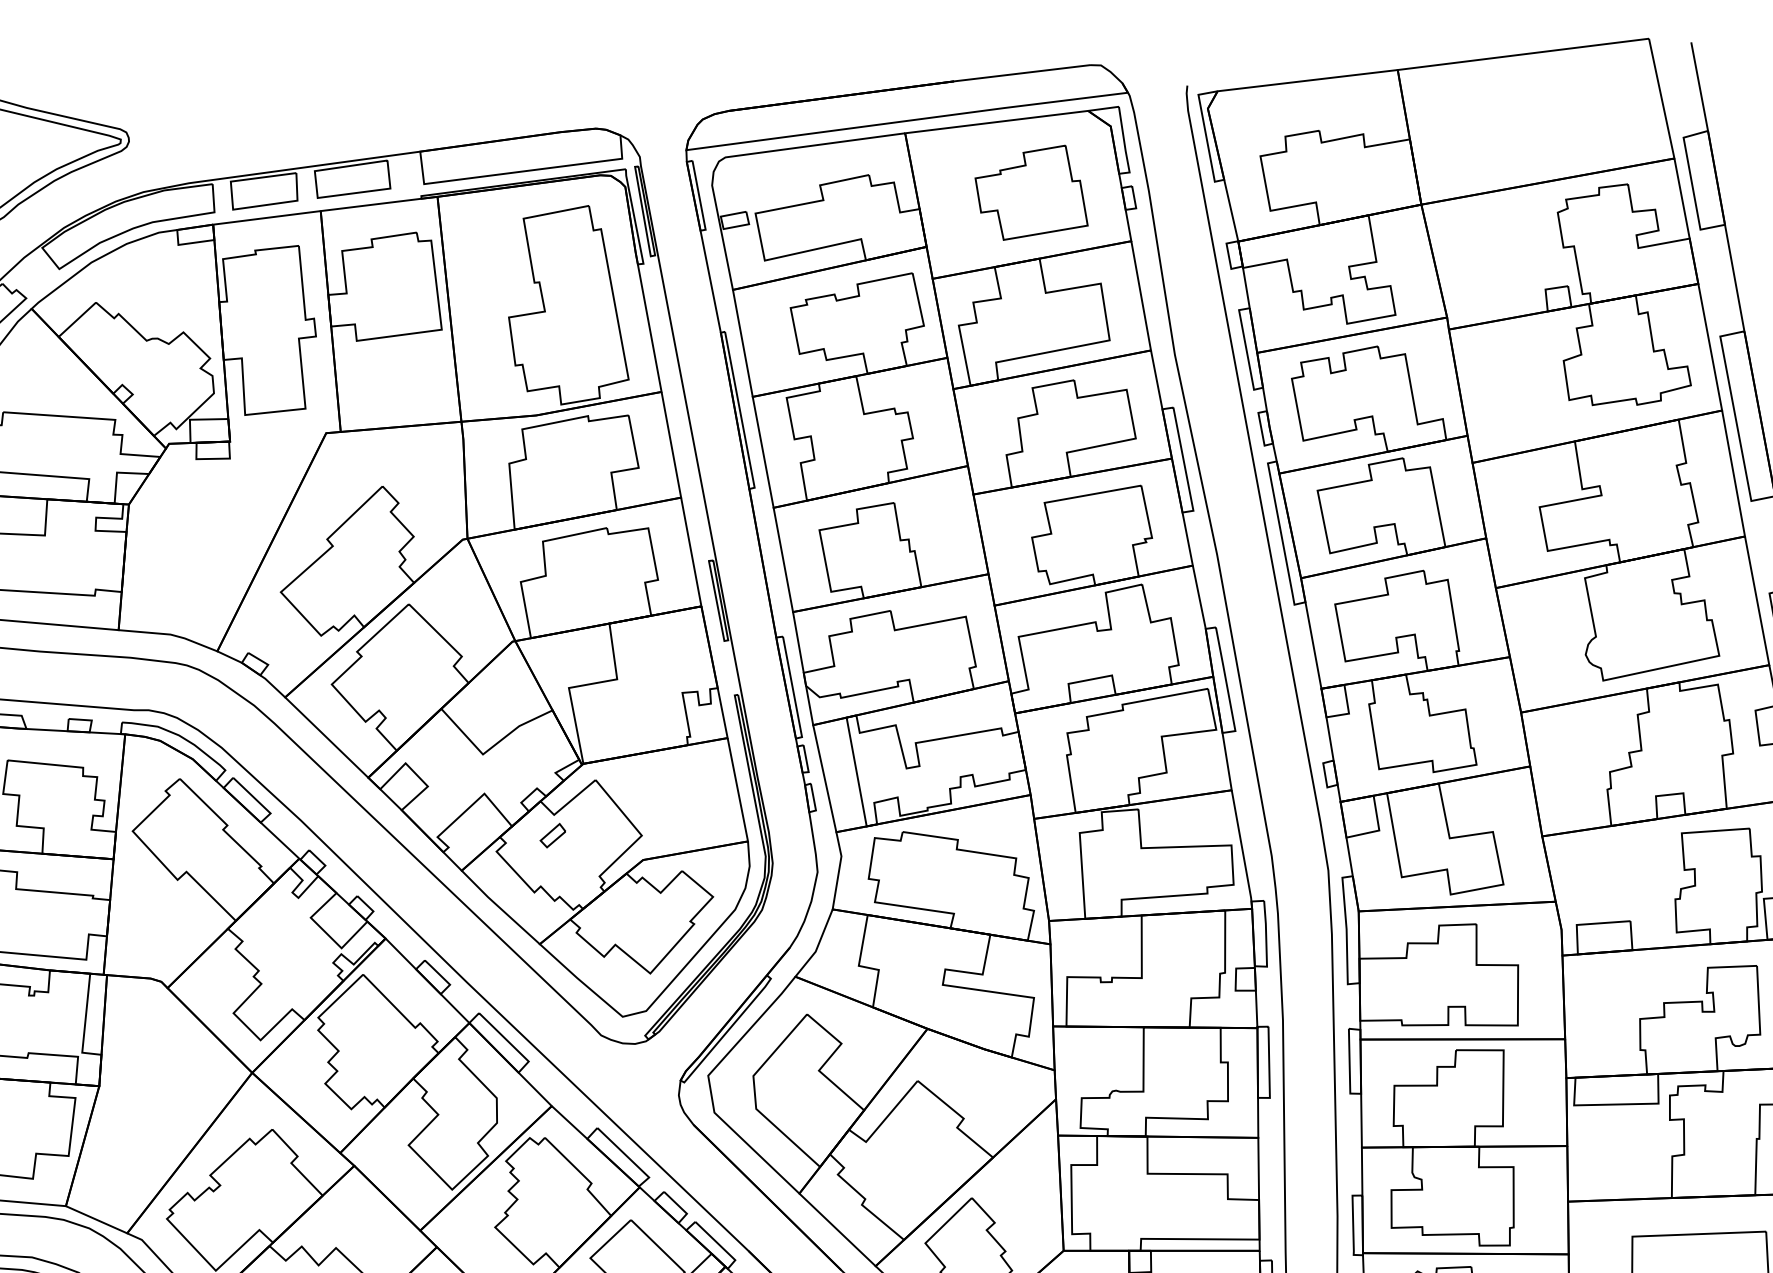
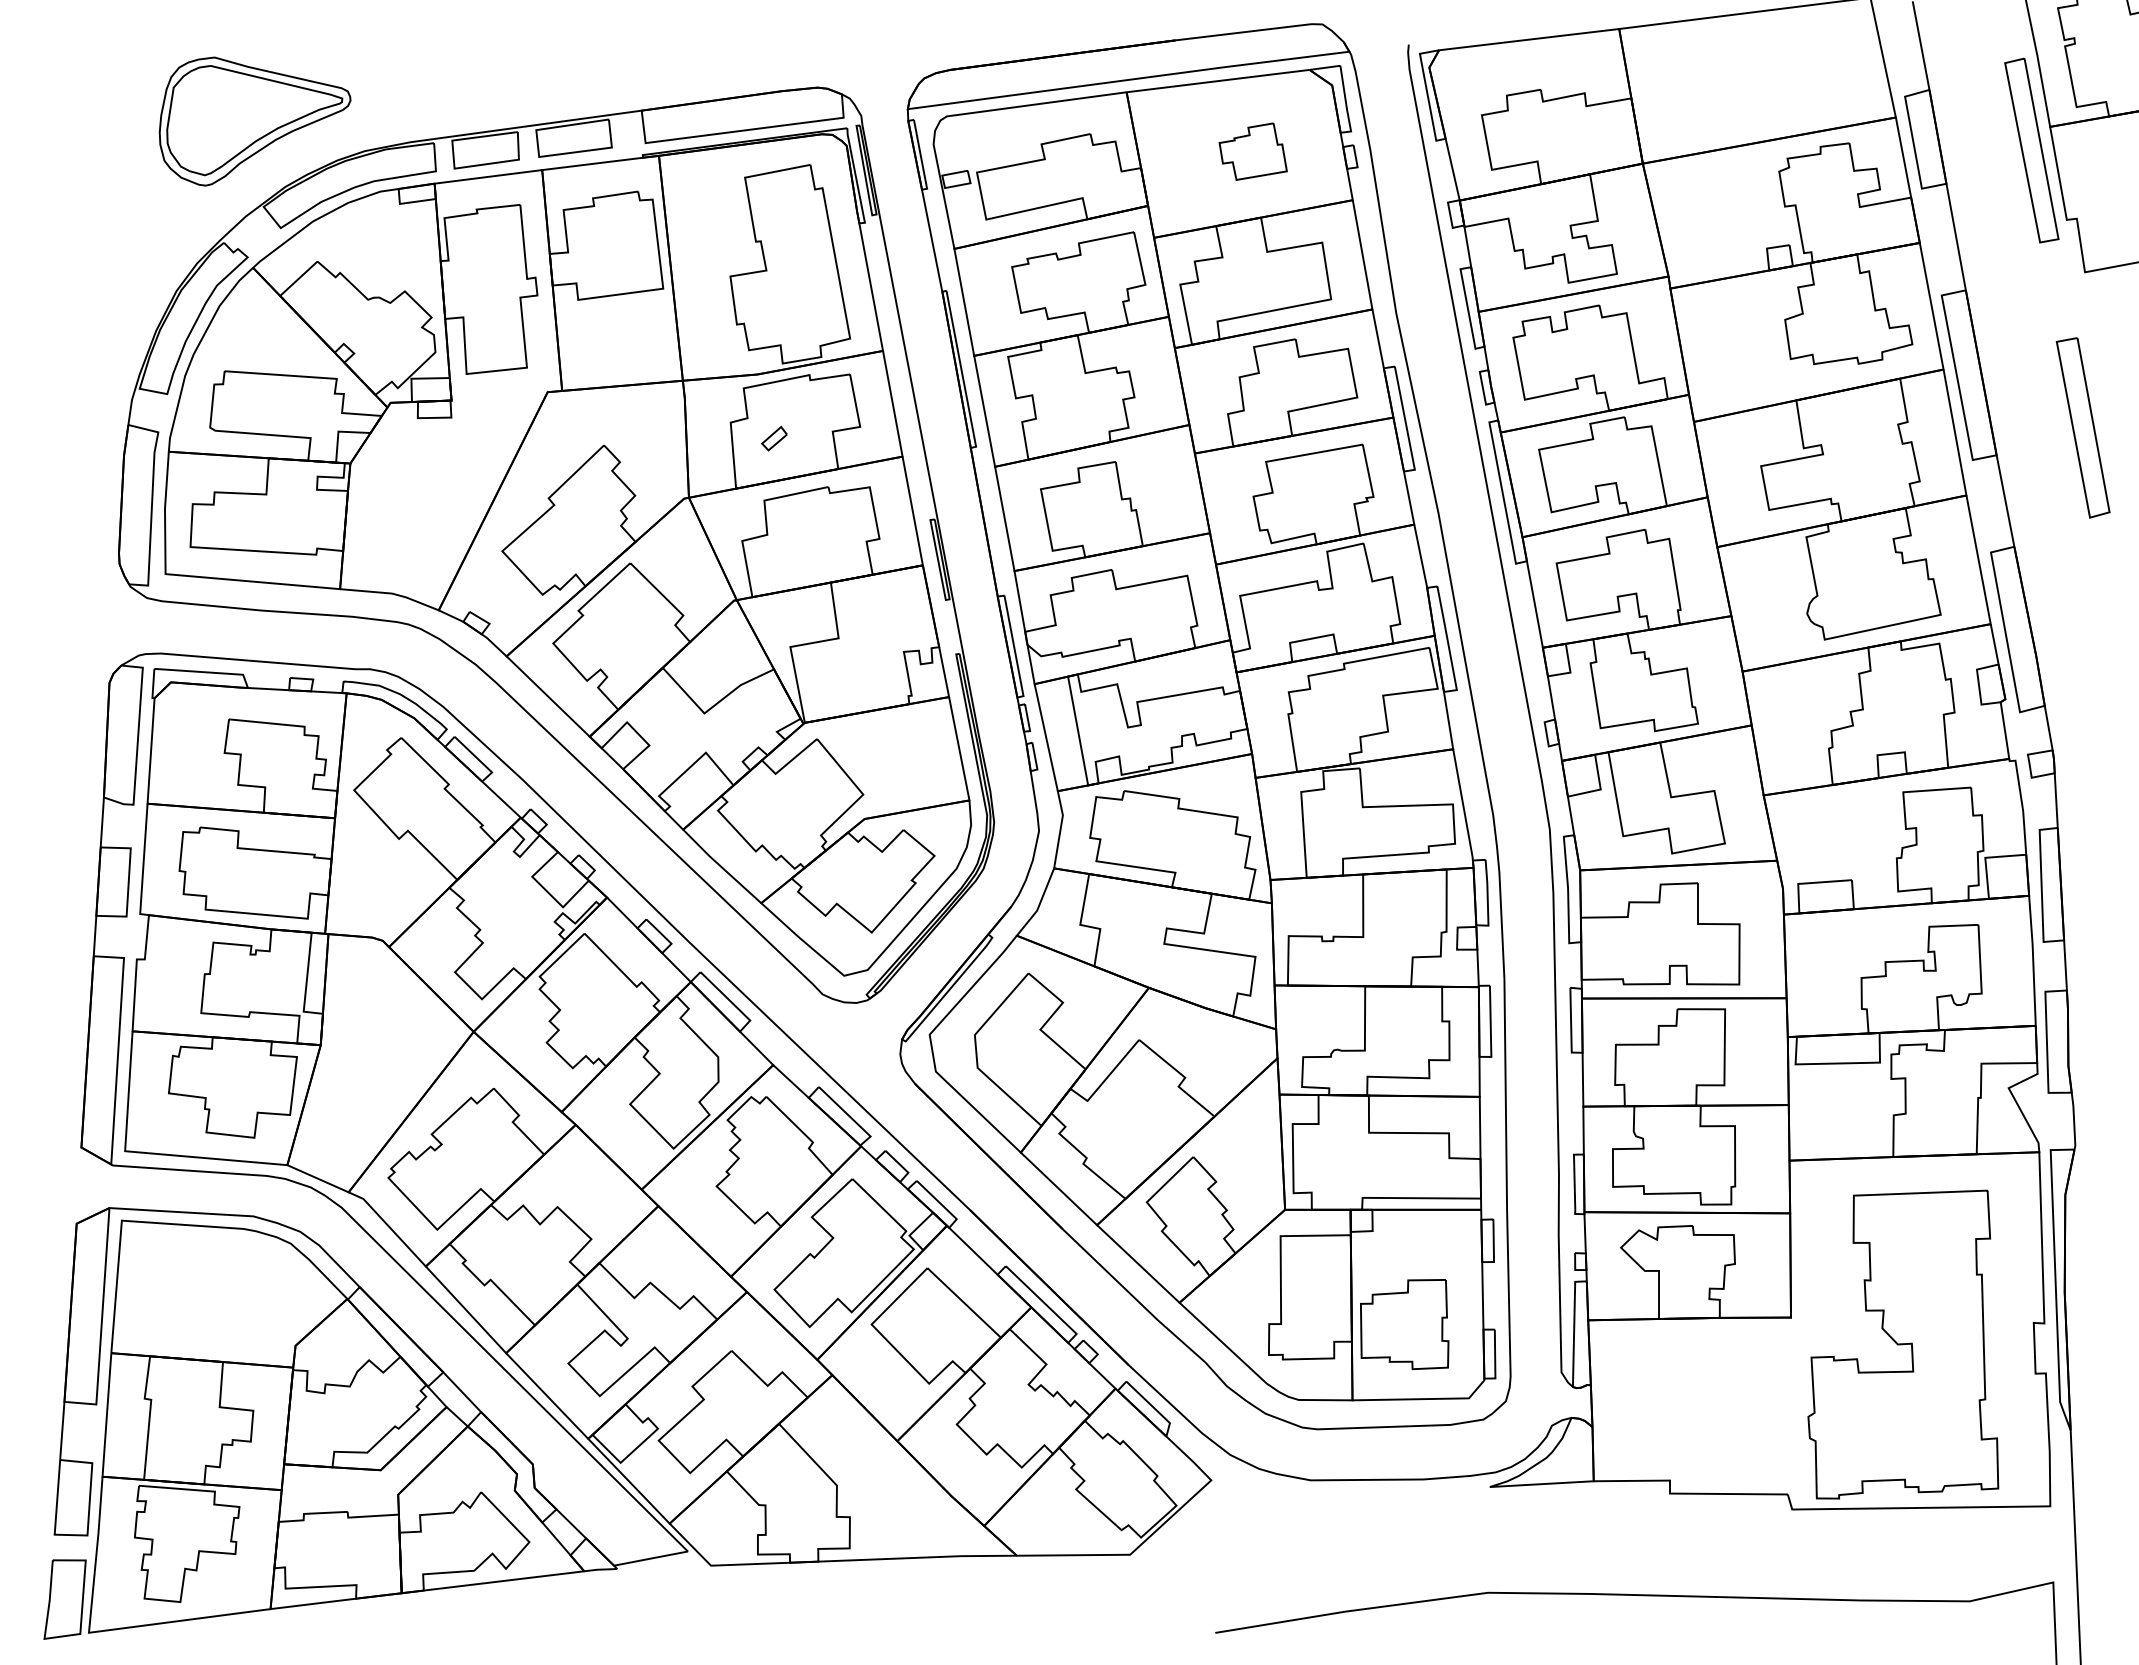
part: (1032, 192) -> (1253, 151), size x0.6
part: (553, 835) -> (774, 438), moved

